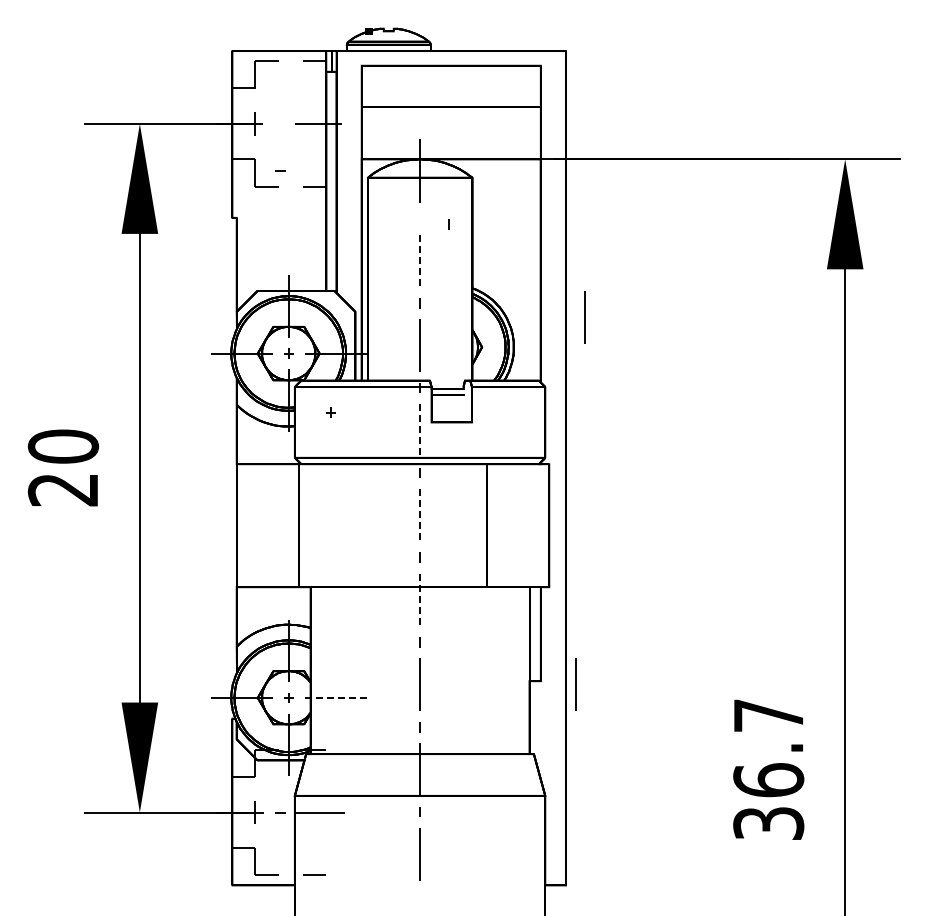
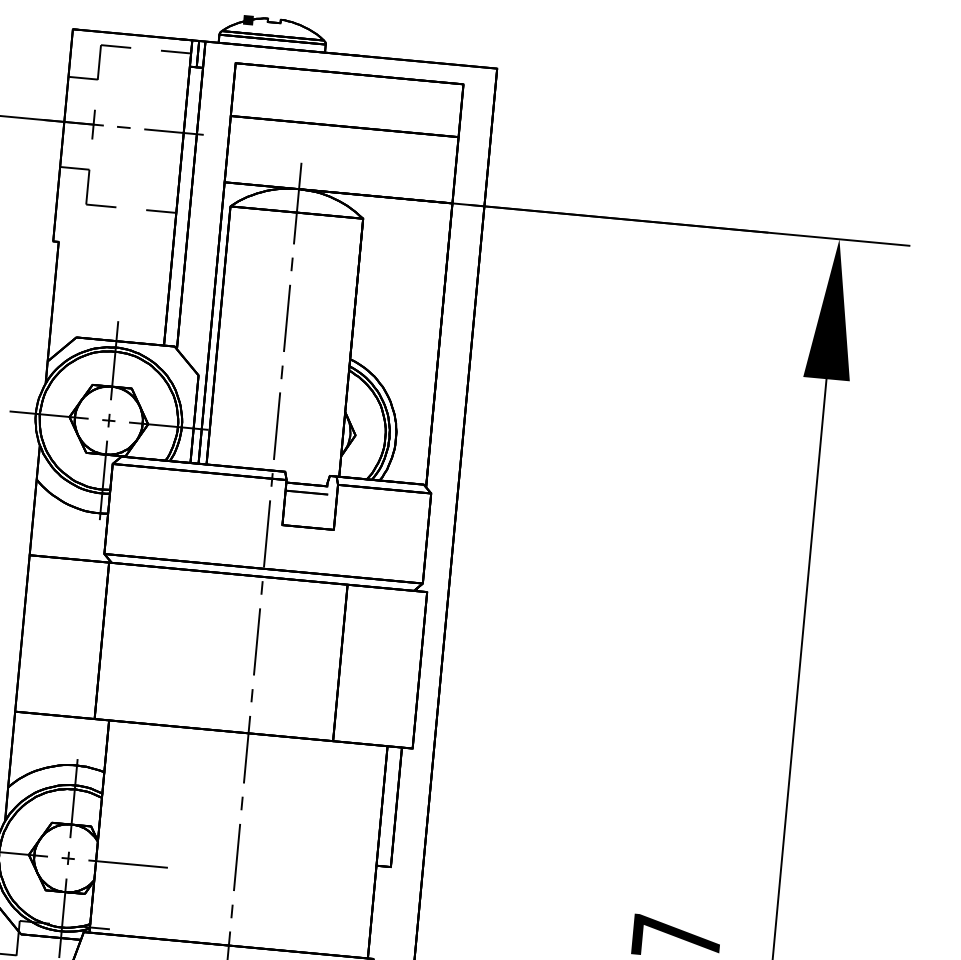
line: (280, 170) -> (124, 126), moved
line: (448, 224) -> (291, 264), moved
line: (420, 261) -> (287, 319), dashed -> solid
line: (584, 317) -> (489, 409), removed
part: (330, 412) -> (155, 500), removed
line: (420, 430) -> (267, 534), dashed -> solid
line: (420, 515) -> (257, 642), dashed -> solid
line: (420, 600) -> (247, 750), dashed -> solid
line: (575, 684) -> (434, 875), removed
line: (336, 697) -> (129, 863), dashed -> solid

